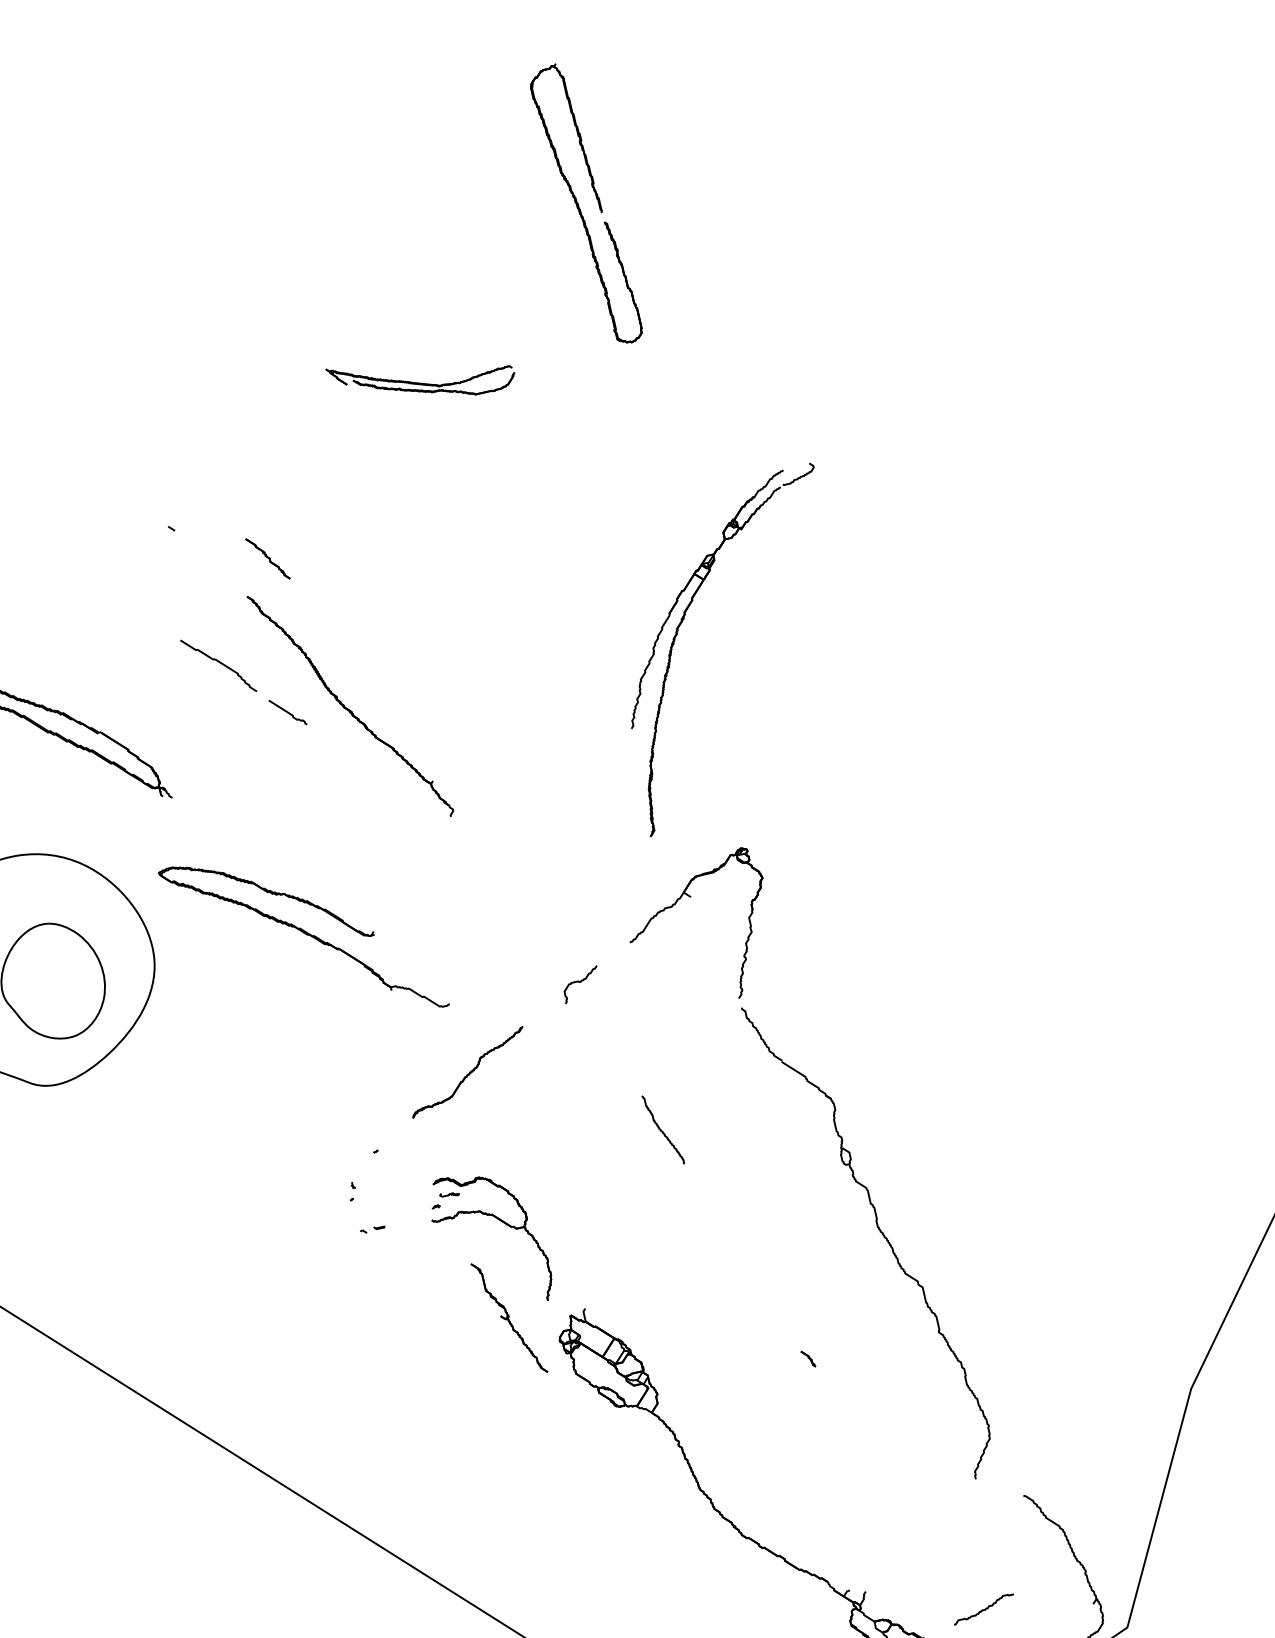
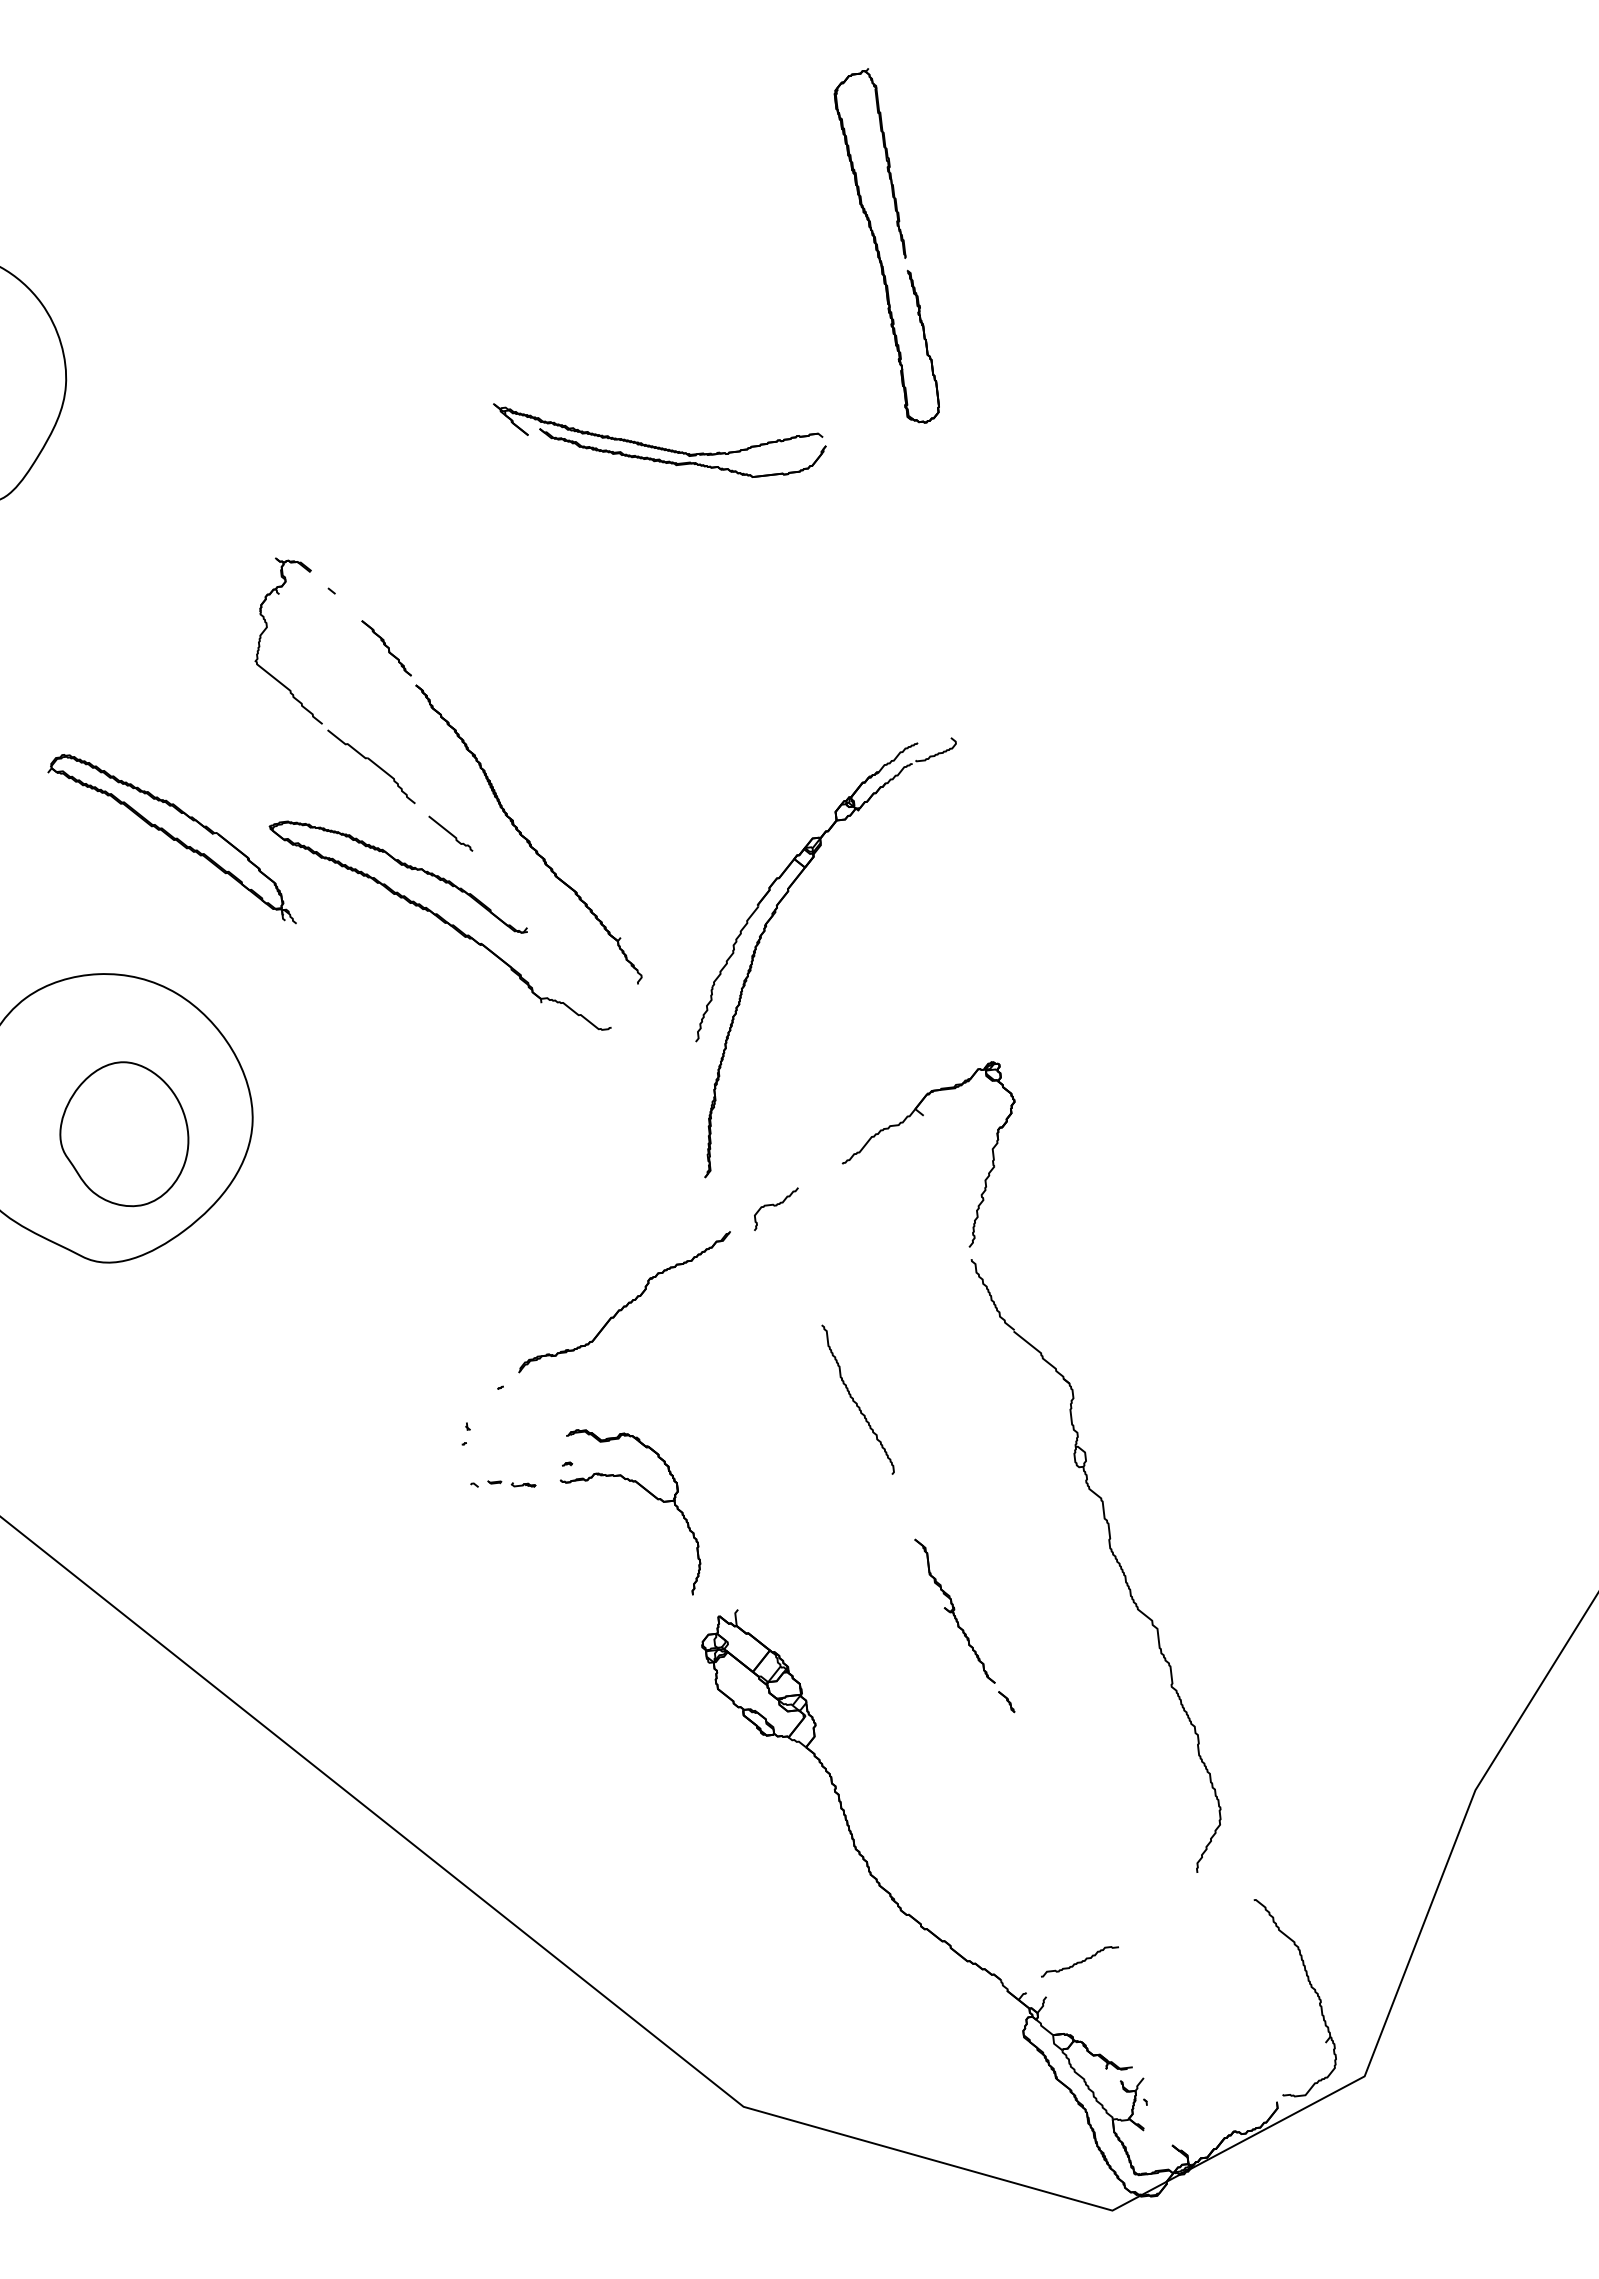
part: (420, 379) -> (659, 440), size x1.43
part: (267, 559) -> (386, 648), moved
part: (123, 564) -> (267, 628), added
part: (677, 634) -> (765, 931), moved
part: (303, 937) -> (439, 925), moved
part: (467, 1072) -> (624, 1302), size x1.43
part: (662, 1129) -> (857, 1399), size x1.67
part: (449, 1194) -> (523, 1484), moved
part: (508, 1317) -> (954, 1610), moved
curve: (983, 1609) -> (1079, 1961), moved

